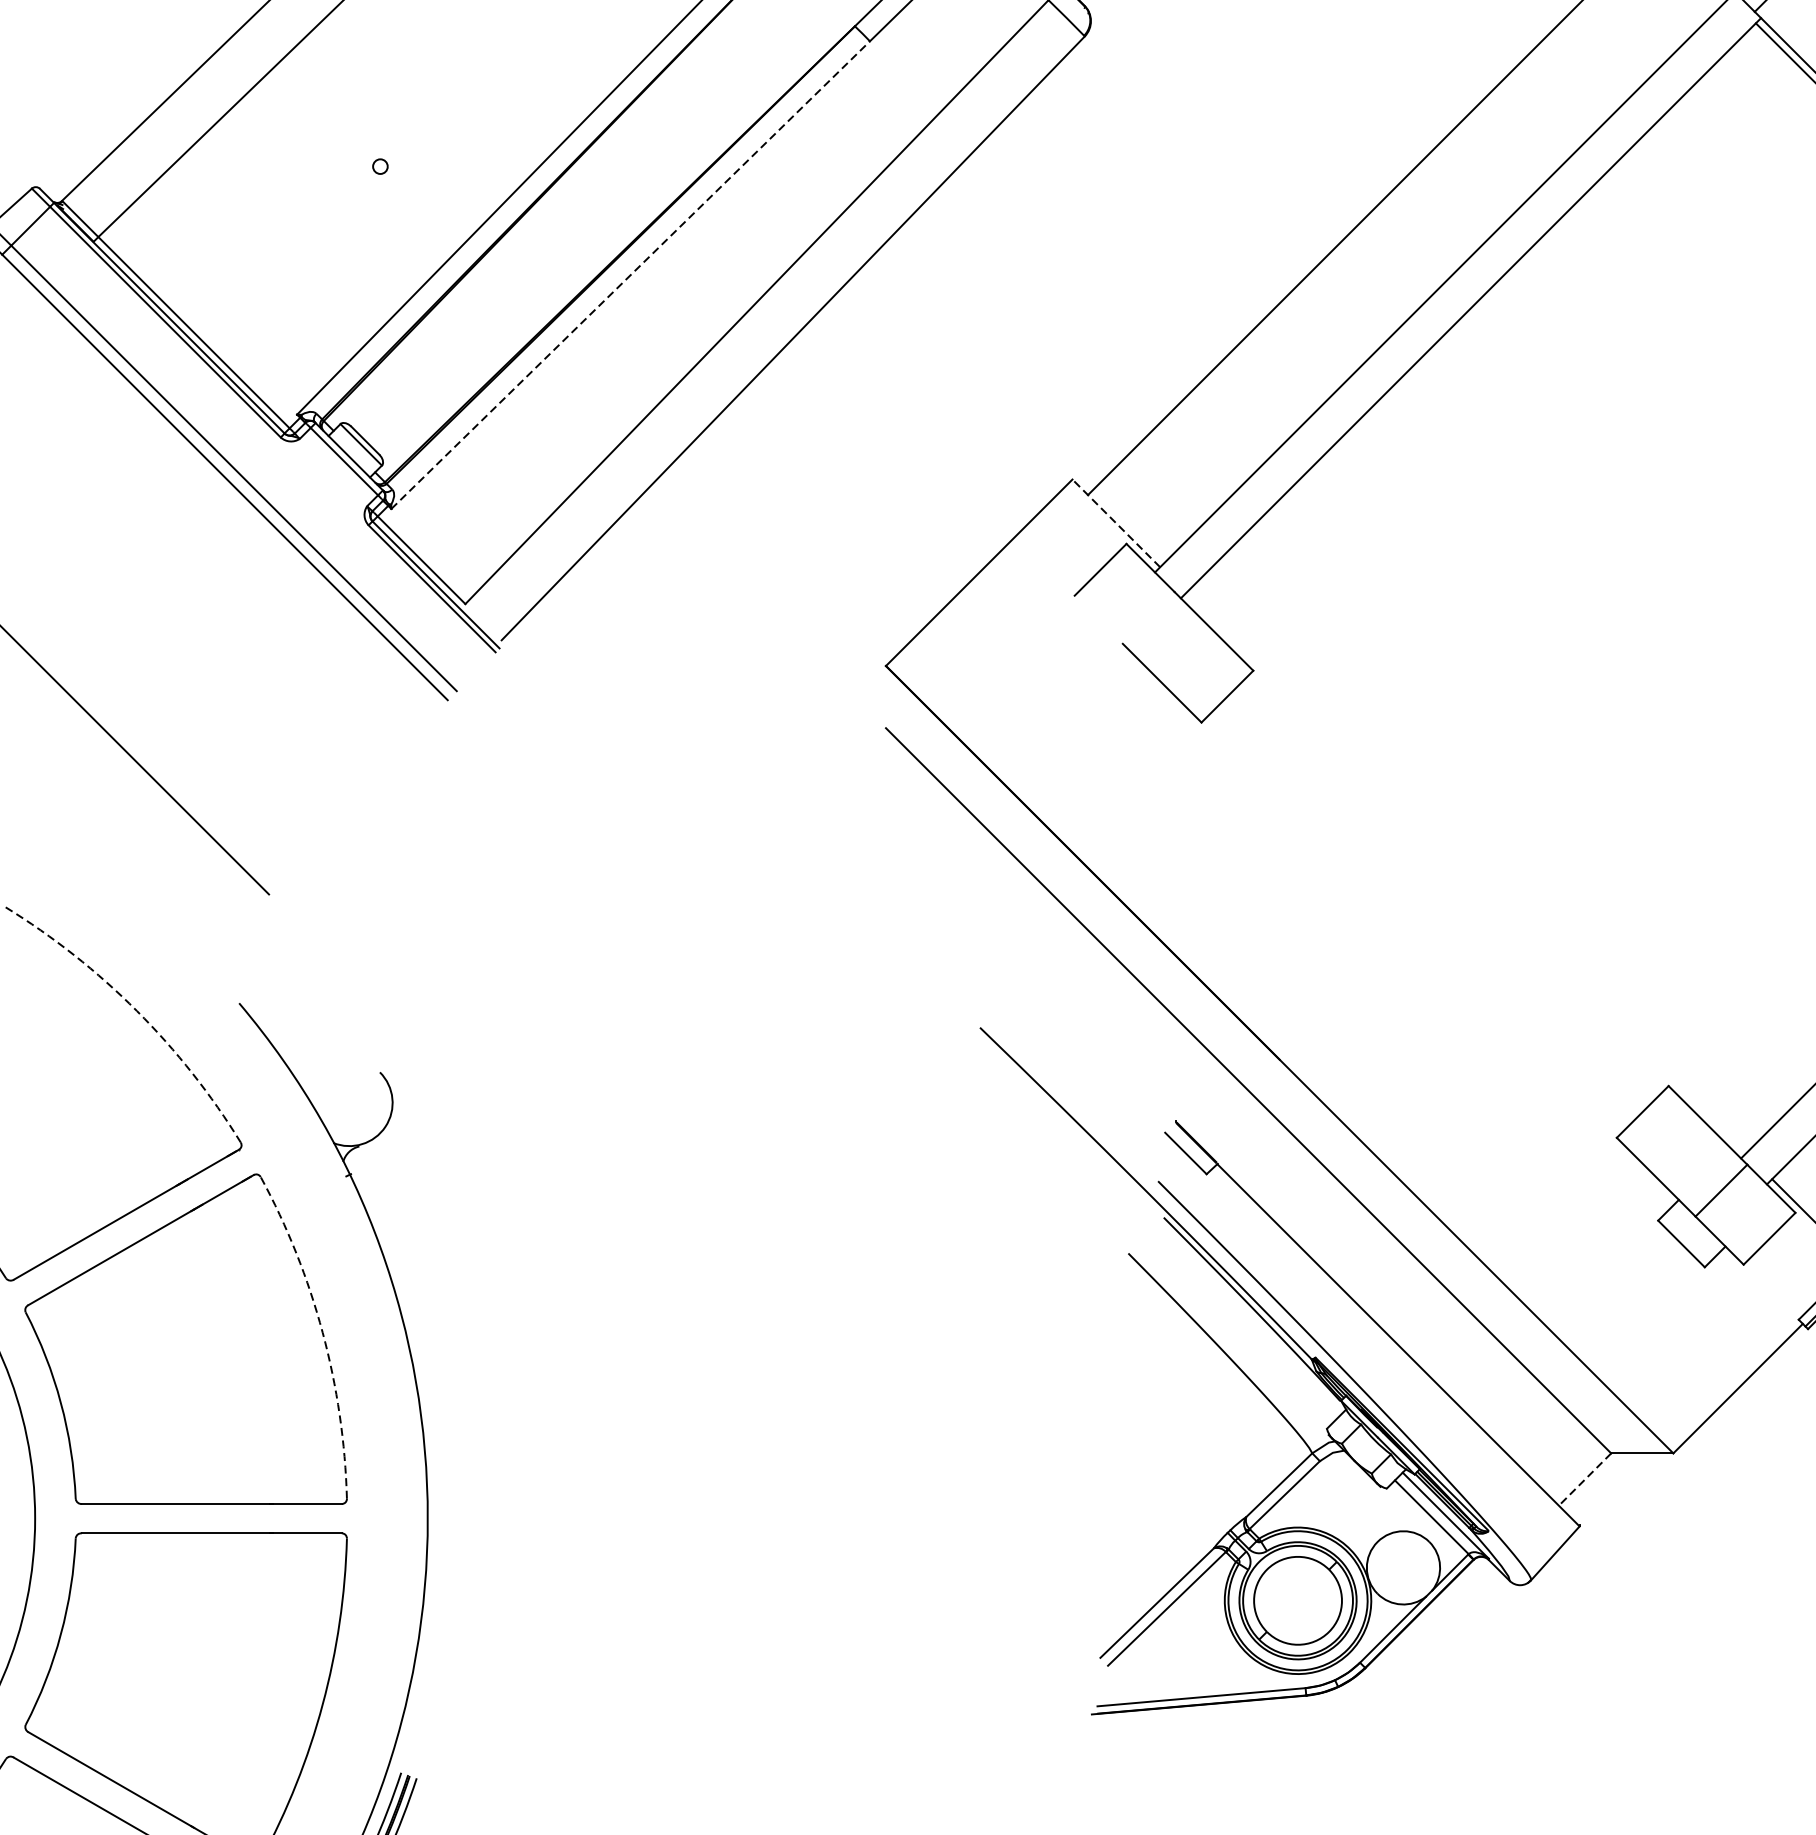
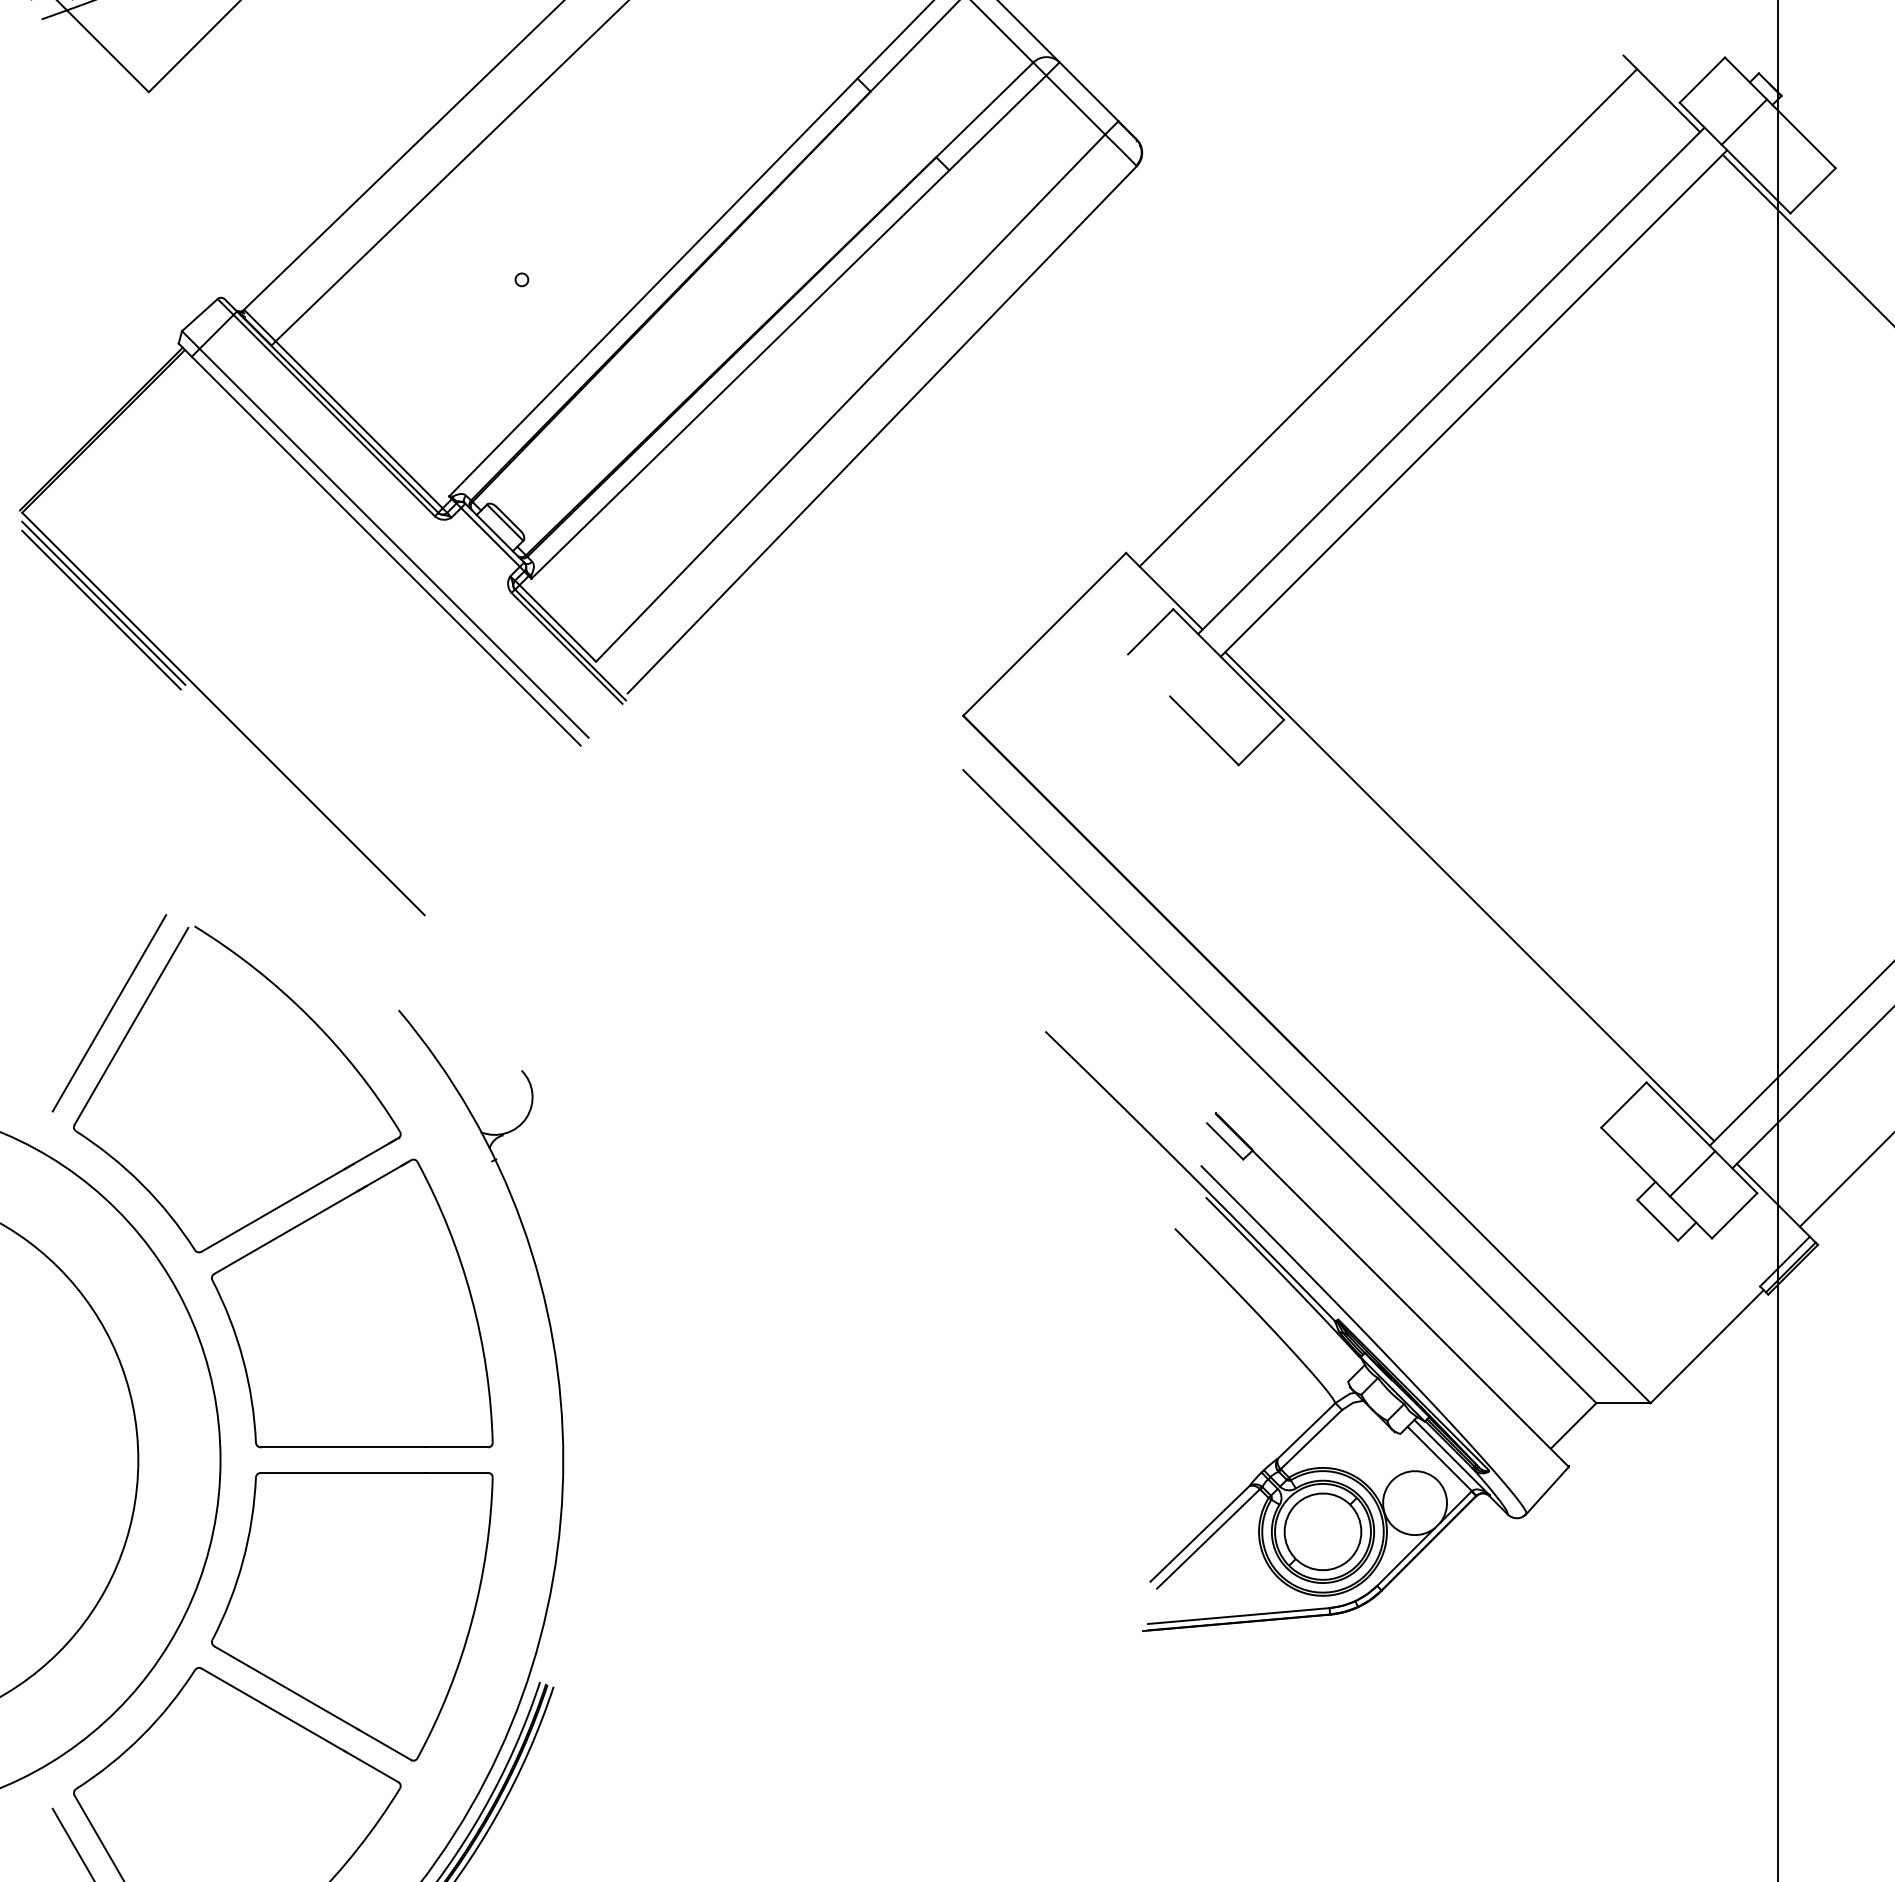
line: (630, 275) -> (740, 374), dashed -> solid
line: (1116, 522) -> (1164, 590), dashed -> solid
line: (1465, 872) -> (1469, 896), added
arc: (137, 1010) -> (309, 1016), dashed -> solid
arc: (322, 1332) -> (471, 1297), dashed -> solid
line: (1584, 1478) -> (1573, 1425), dashed -> solid

